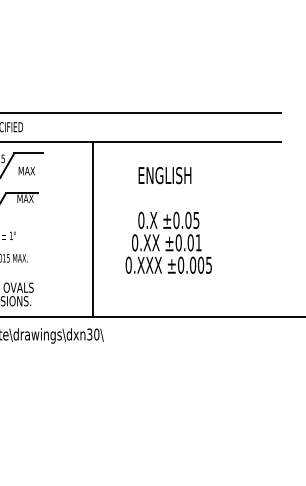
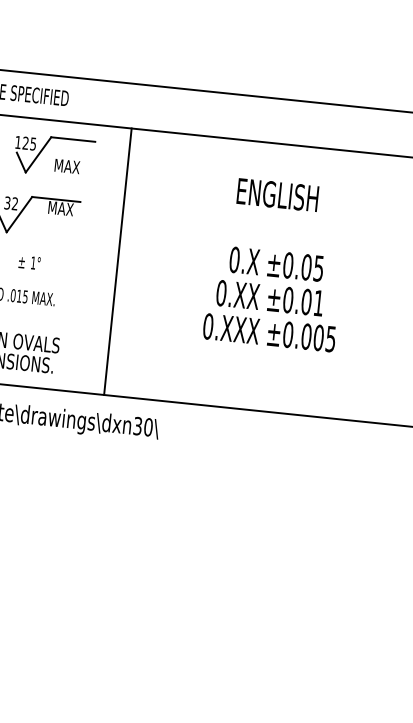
line: (92, 229) -> (117, 261), moved

